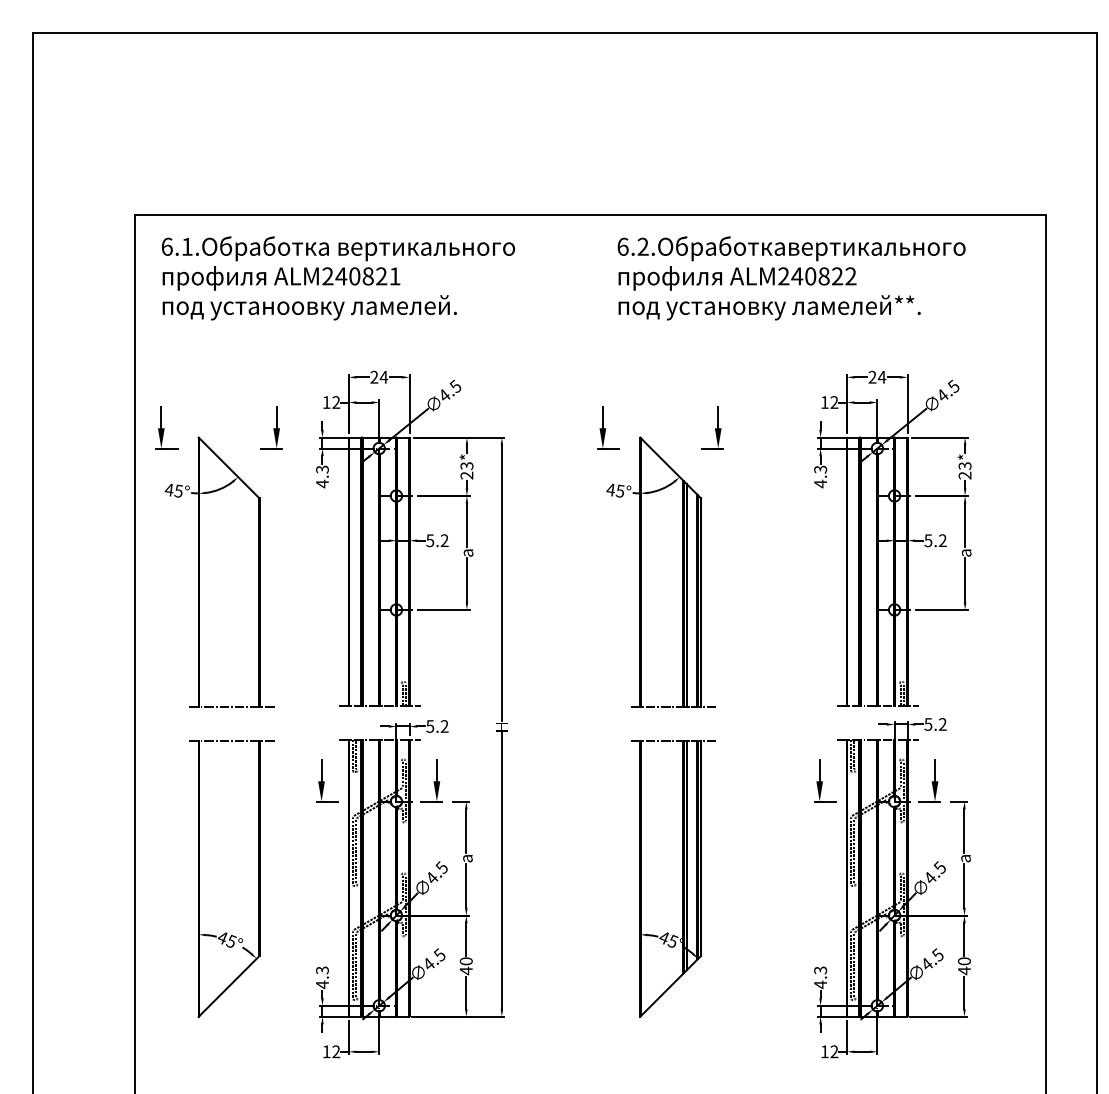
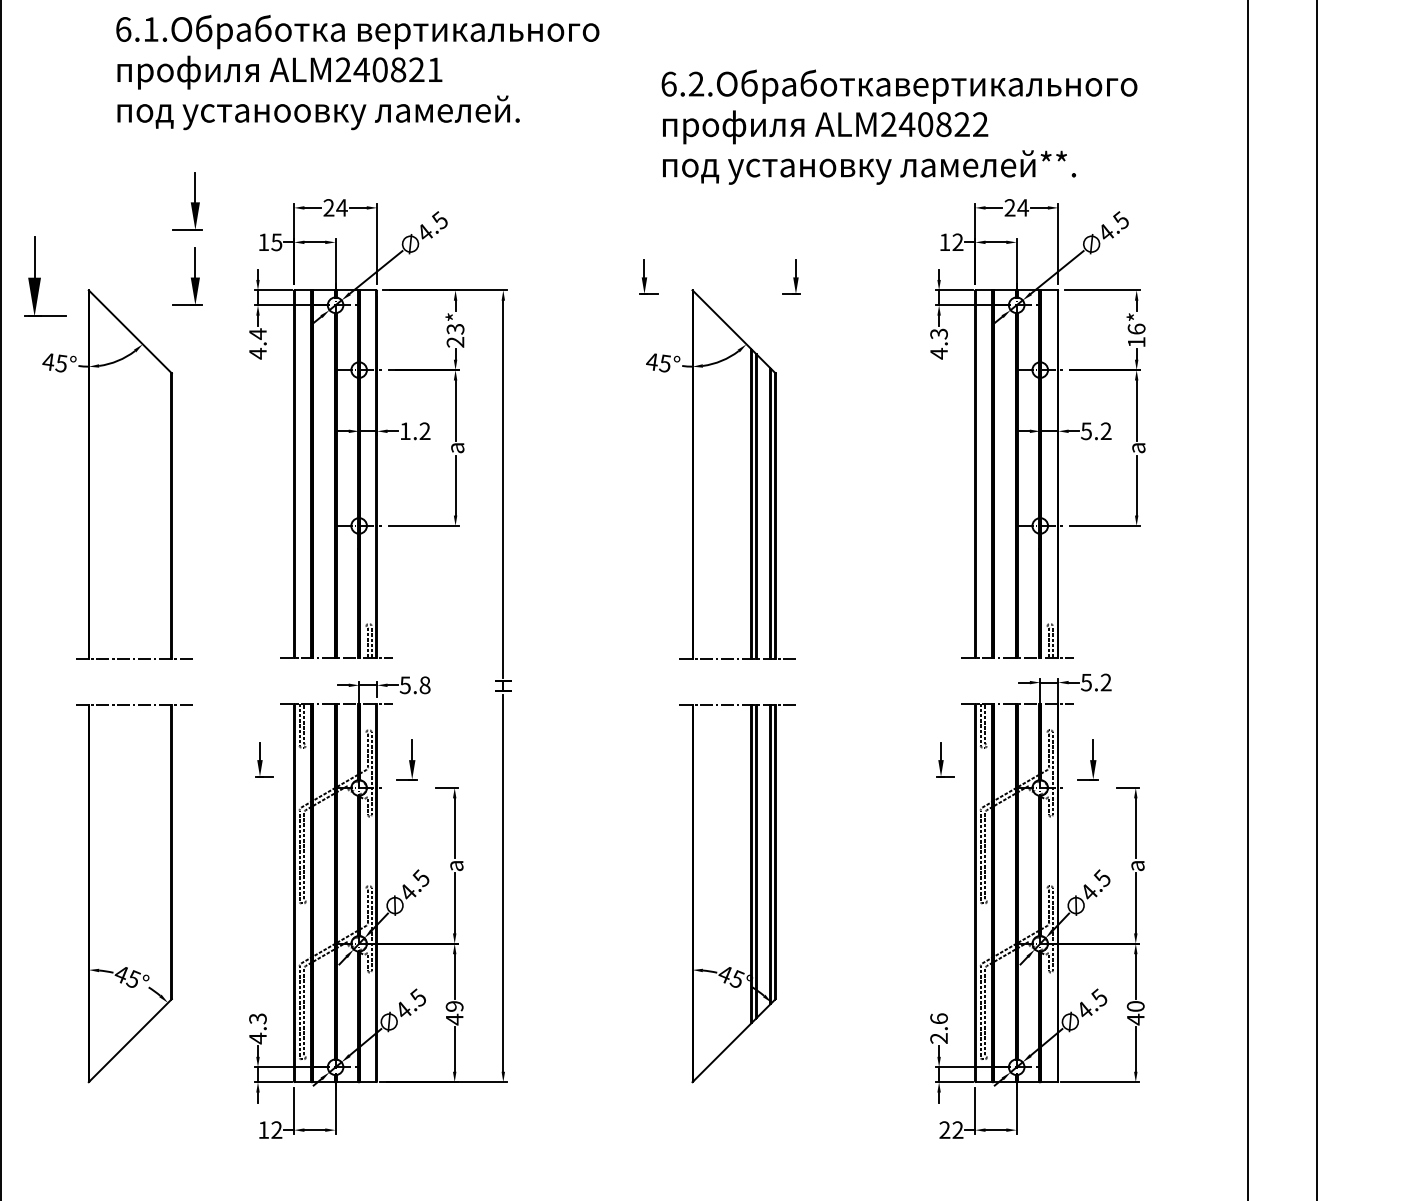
text: (338, 278) -> (357, 72), moved
text: (791, 278) -> (899, 127), moved
part: (271, 372) -> (188, 201), added
text: (336, 402) -> (277, 242), 12 -> 15
part: (166, 427) -> (44, 276), size x1.4
part: (608, 427) -> (649, 276), size x0.6
part: (712, 427) -> (791, 276), size x0.6
text: (322, 469) -> (258, 333), 4.3 -> 4.4
text: (964, 470) -> (1135, 335), 23* -> 16*
text: (430, 540) -> (405, 431), 5.2 -> 1.2
text: (444, 726) -> (424, 685), 5.2 -> 5.8
part: (327, 780) -> (264, 759), size x0.6
part: (431, 780) -> (407, 759), size x0.7
part: (825, 780) -> (945, 759), size x0.6
part: (929, 780) -> (1087, 759), size x0.7
text: (466, 961) -> (454, 1006), 40 -> 49
text: (820, 977) -> (938, 1028), 4.3 -> 2.6
text: (824, 1051) -> (944, 1129), 12 -> 22

